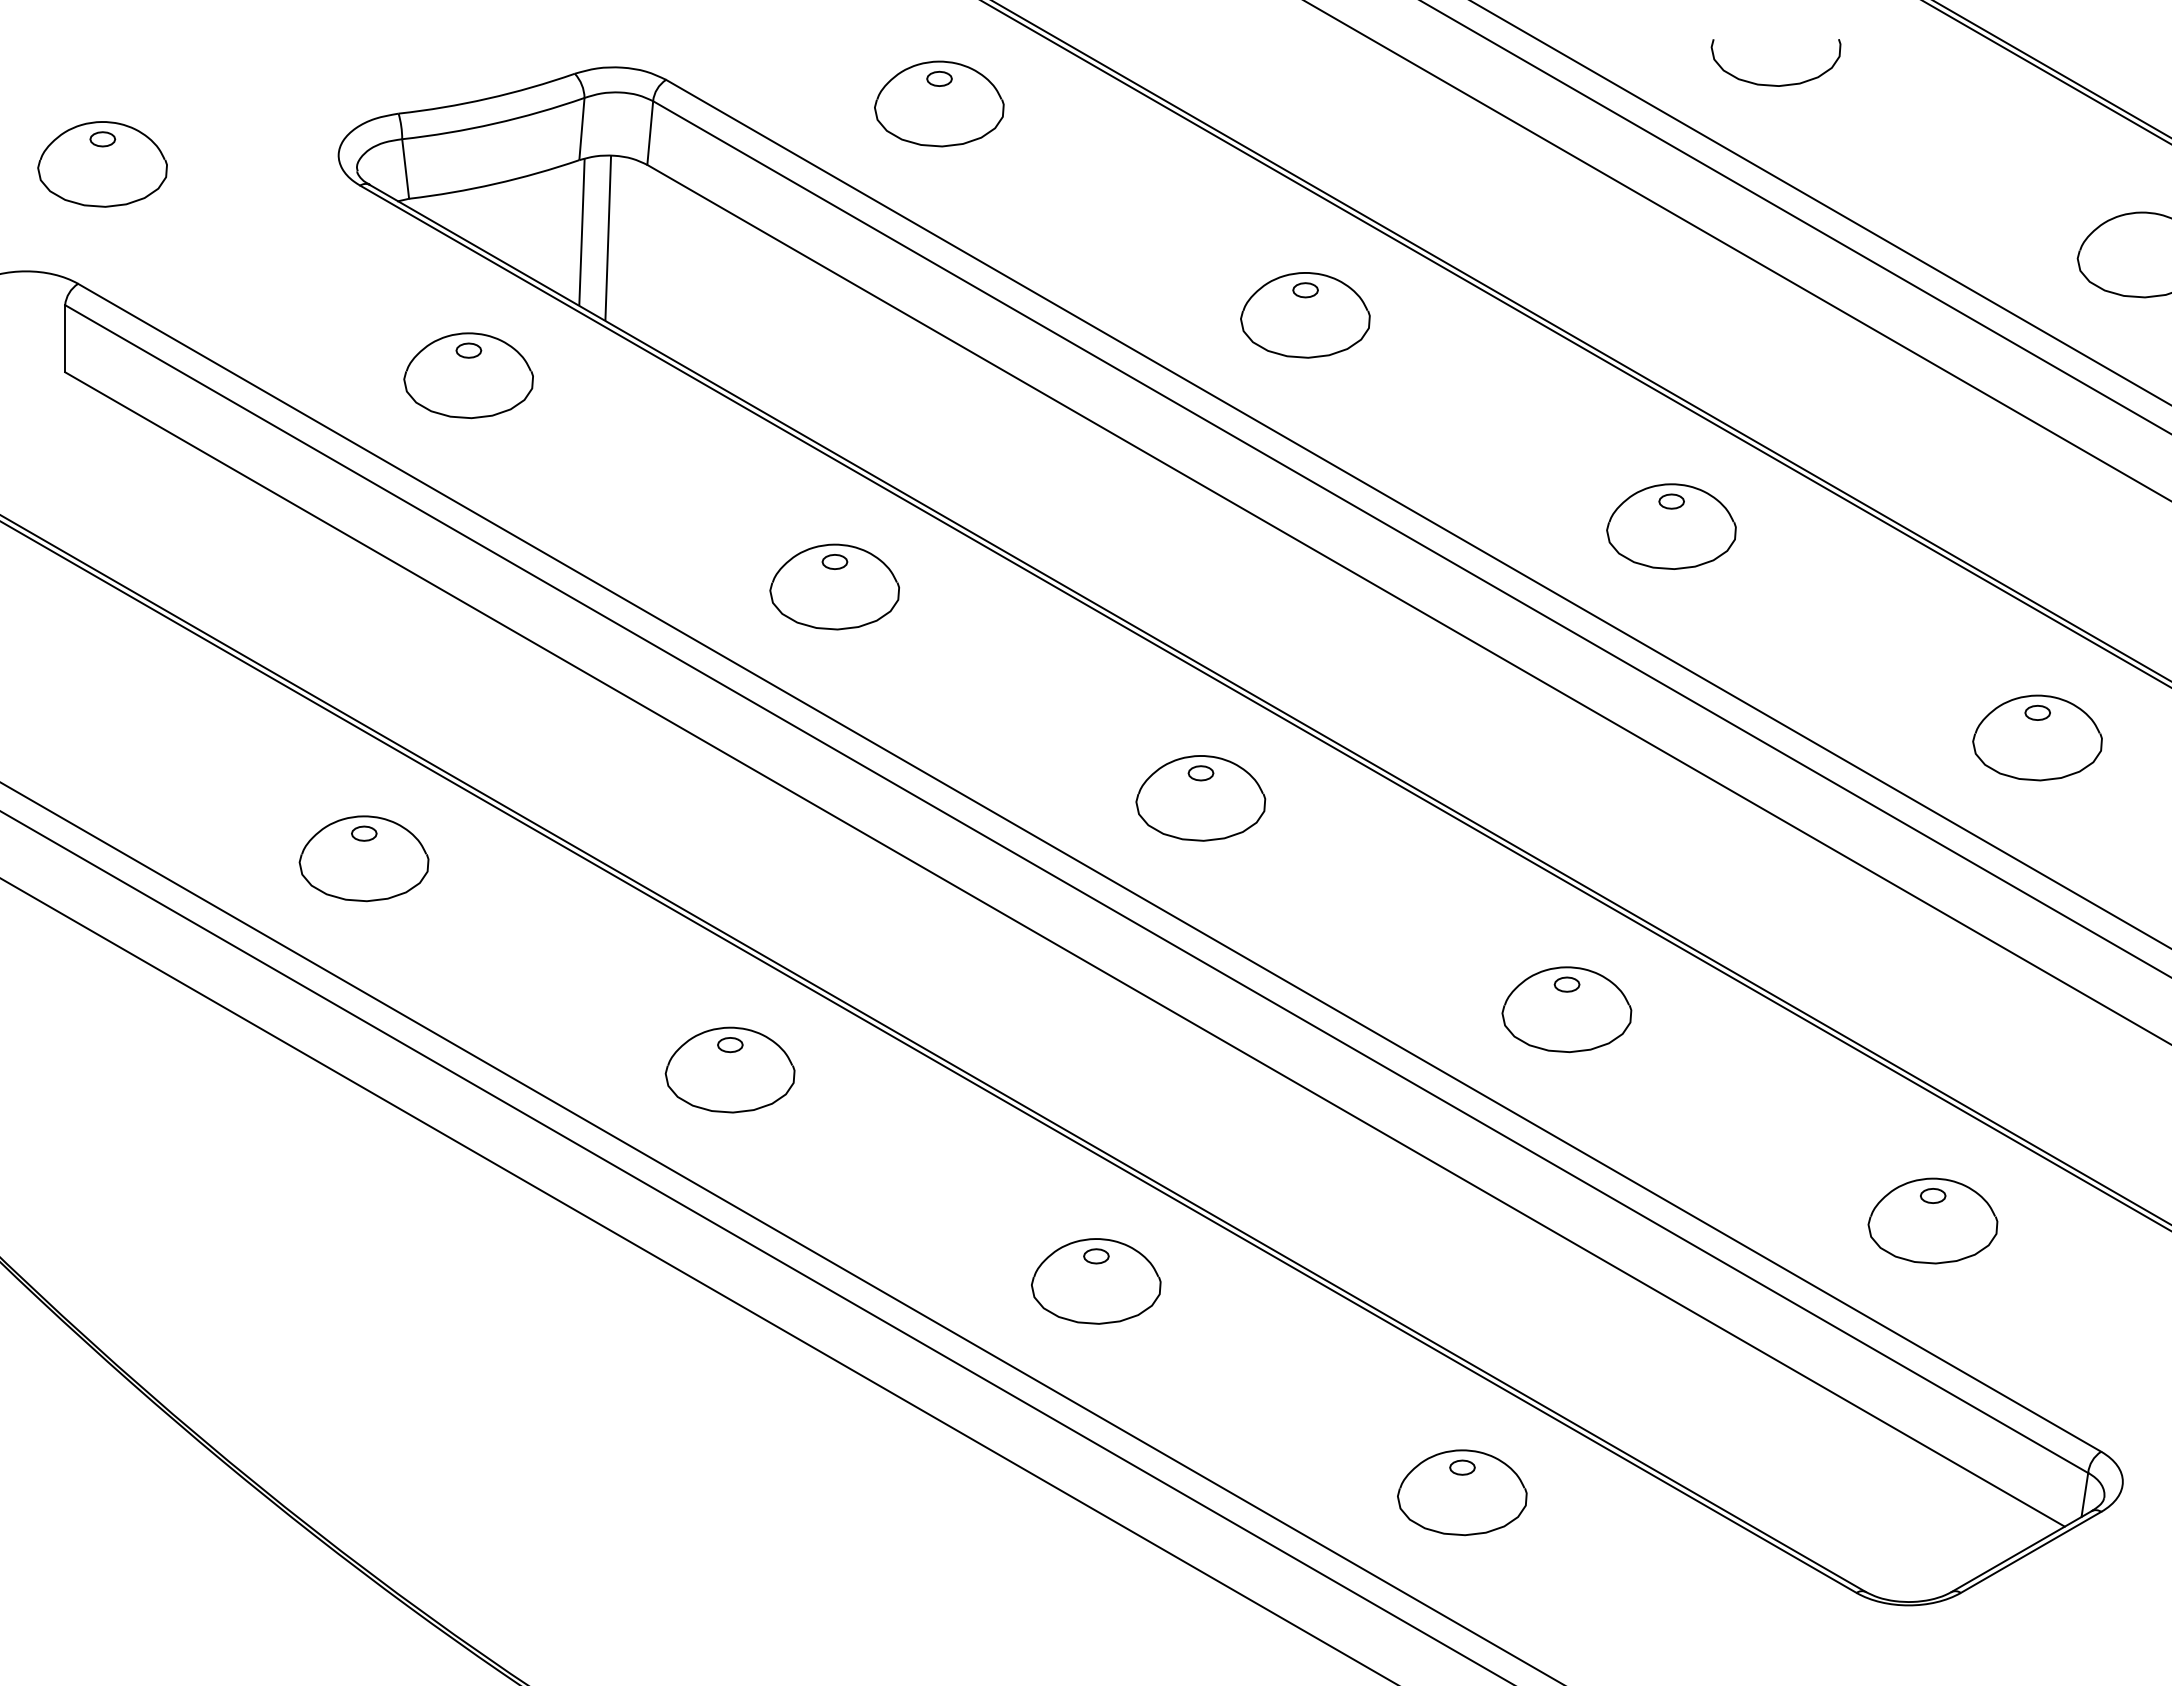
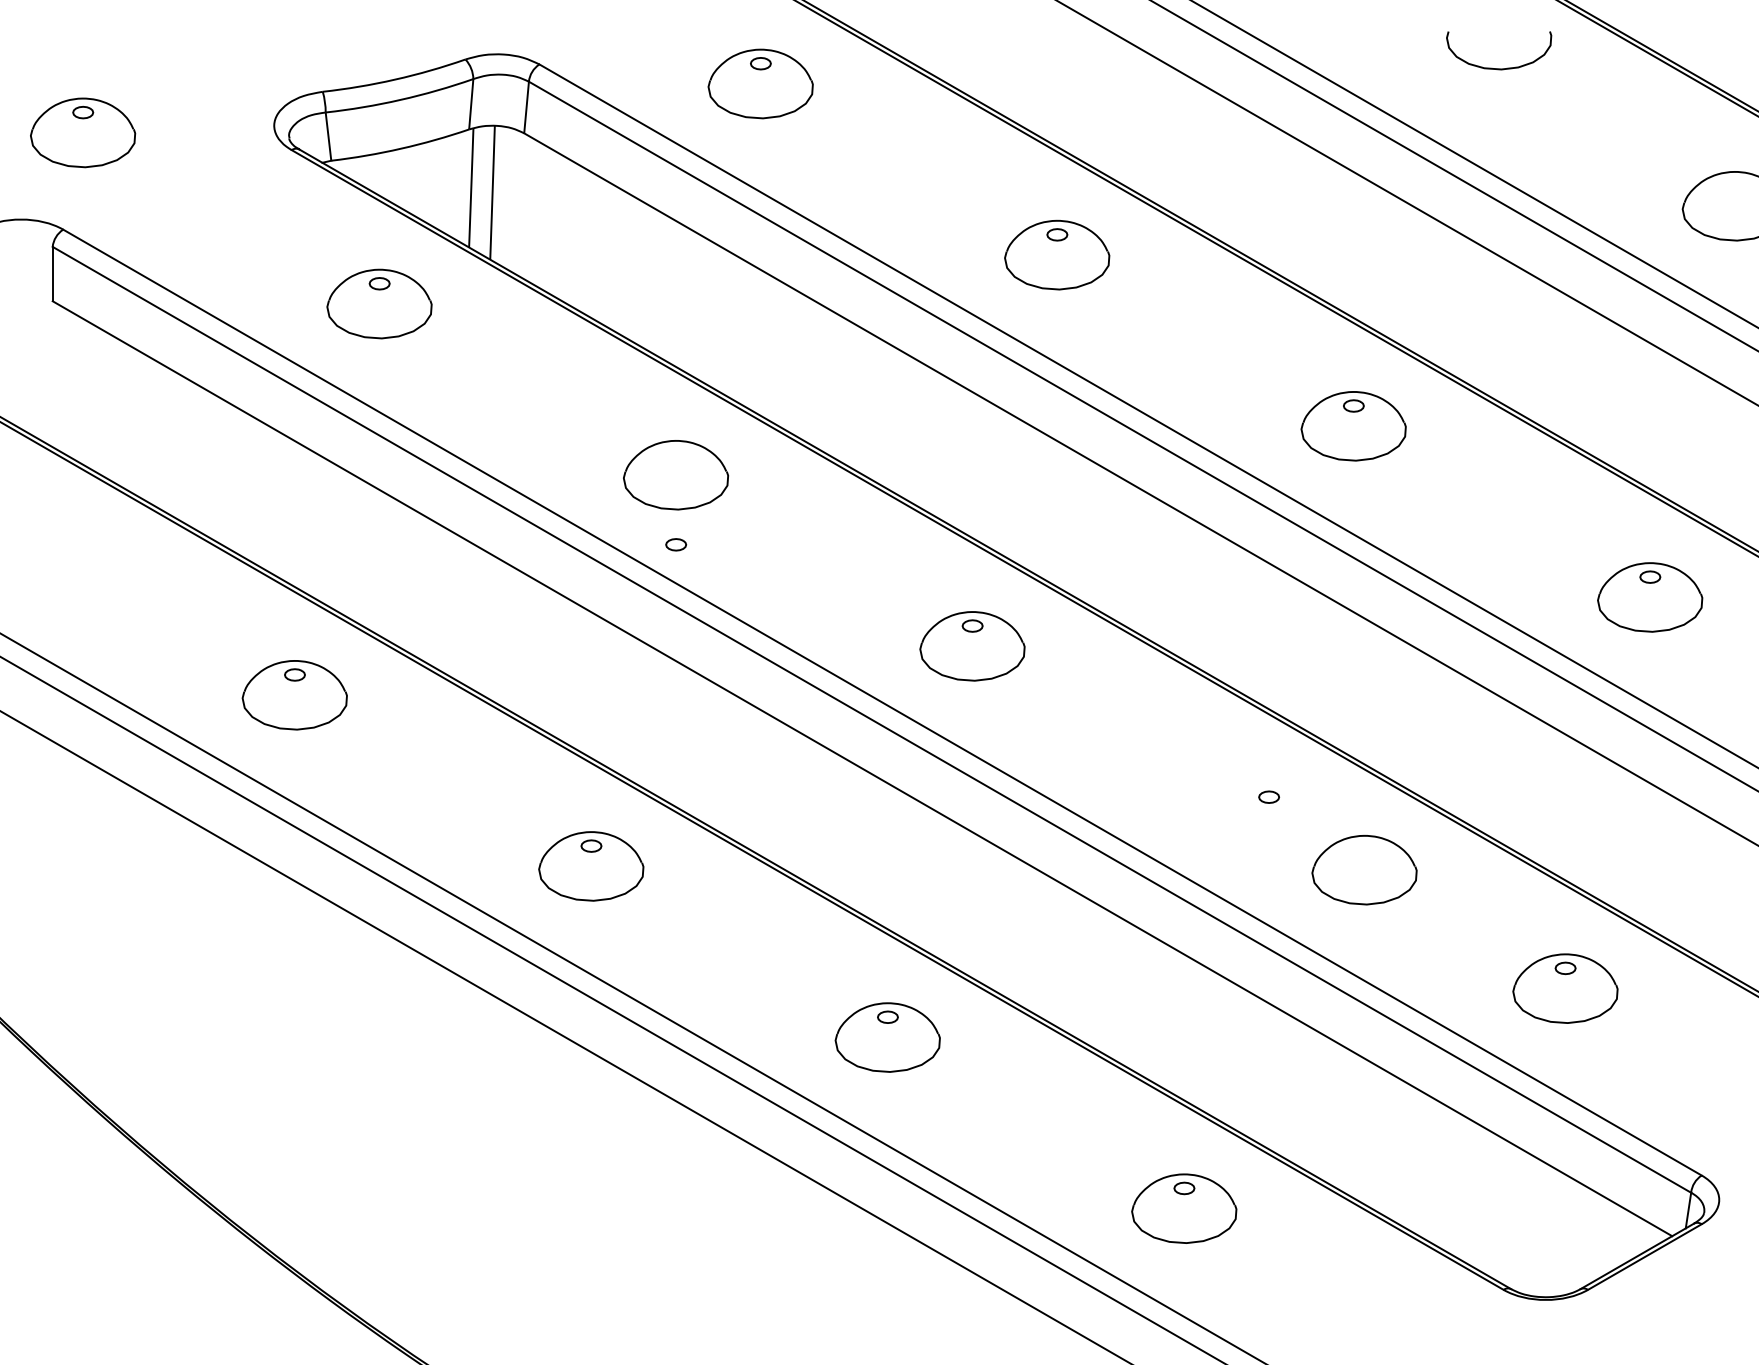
curve: (1774, 84) -> (1497, 68), moved
part: (834, 561) -> (675, 544), moved
part: (1566, 1009) -> (1364, 869), moved

